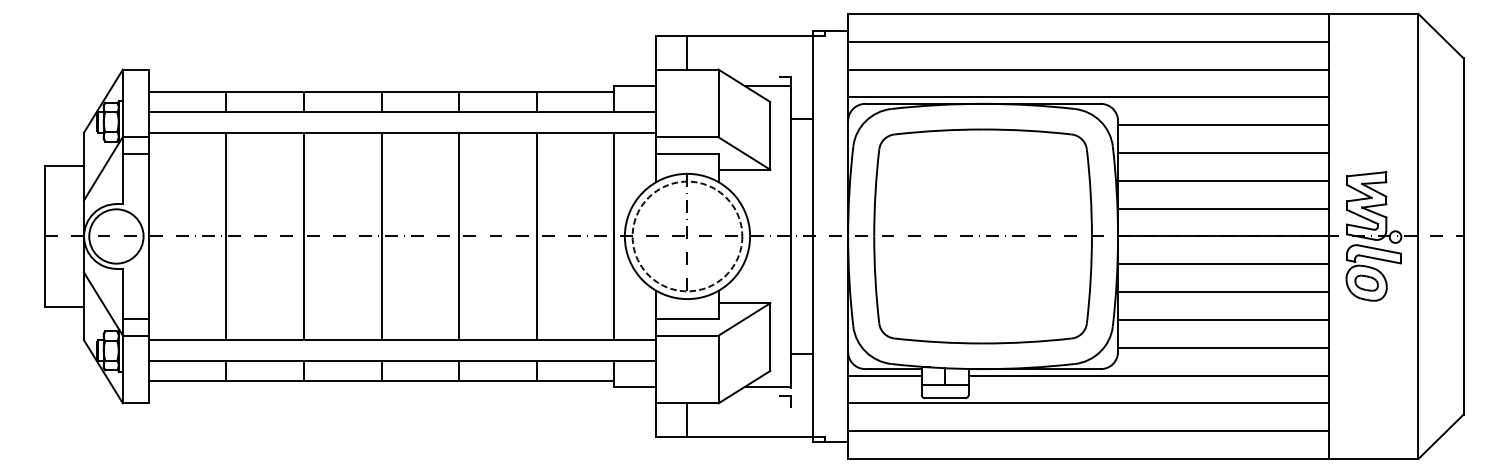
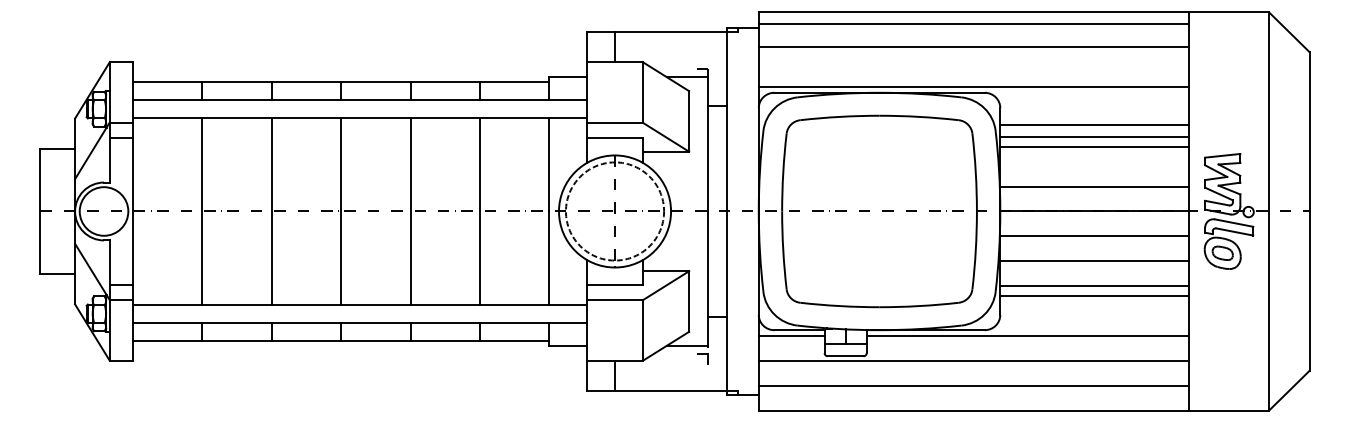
line: (1088, 41) -> (973, 23), moved
line: (1088, 69) -> (973, 46), moved
line: (1223, 125) -> (1094, 125), moved
line: (1223, 180) -> (1094, 147), moved
line: (1223, 347) -> (1094, 295), moved

